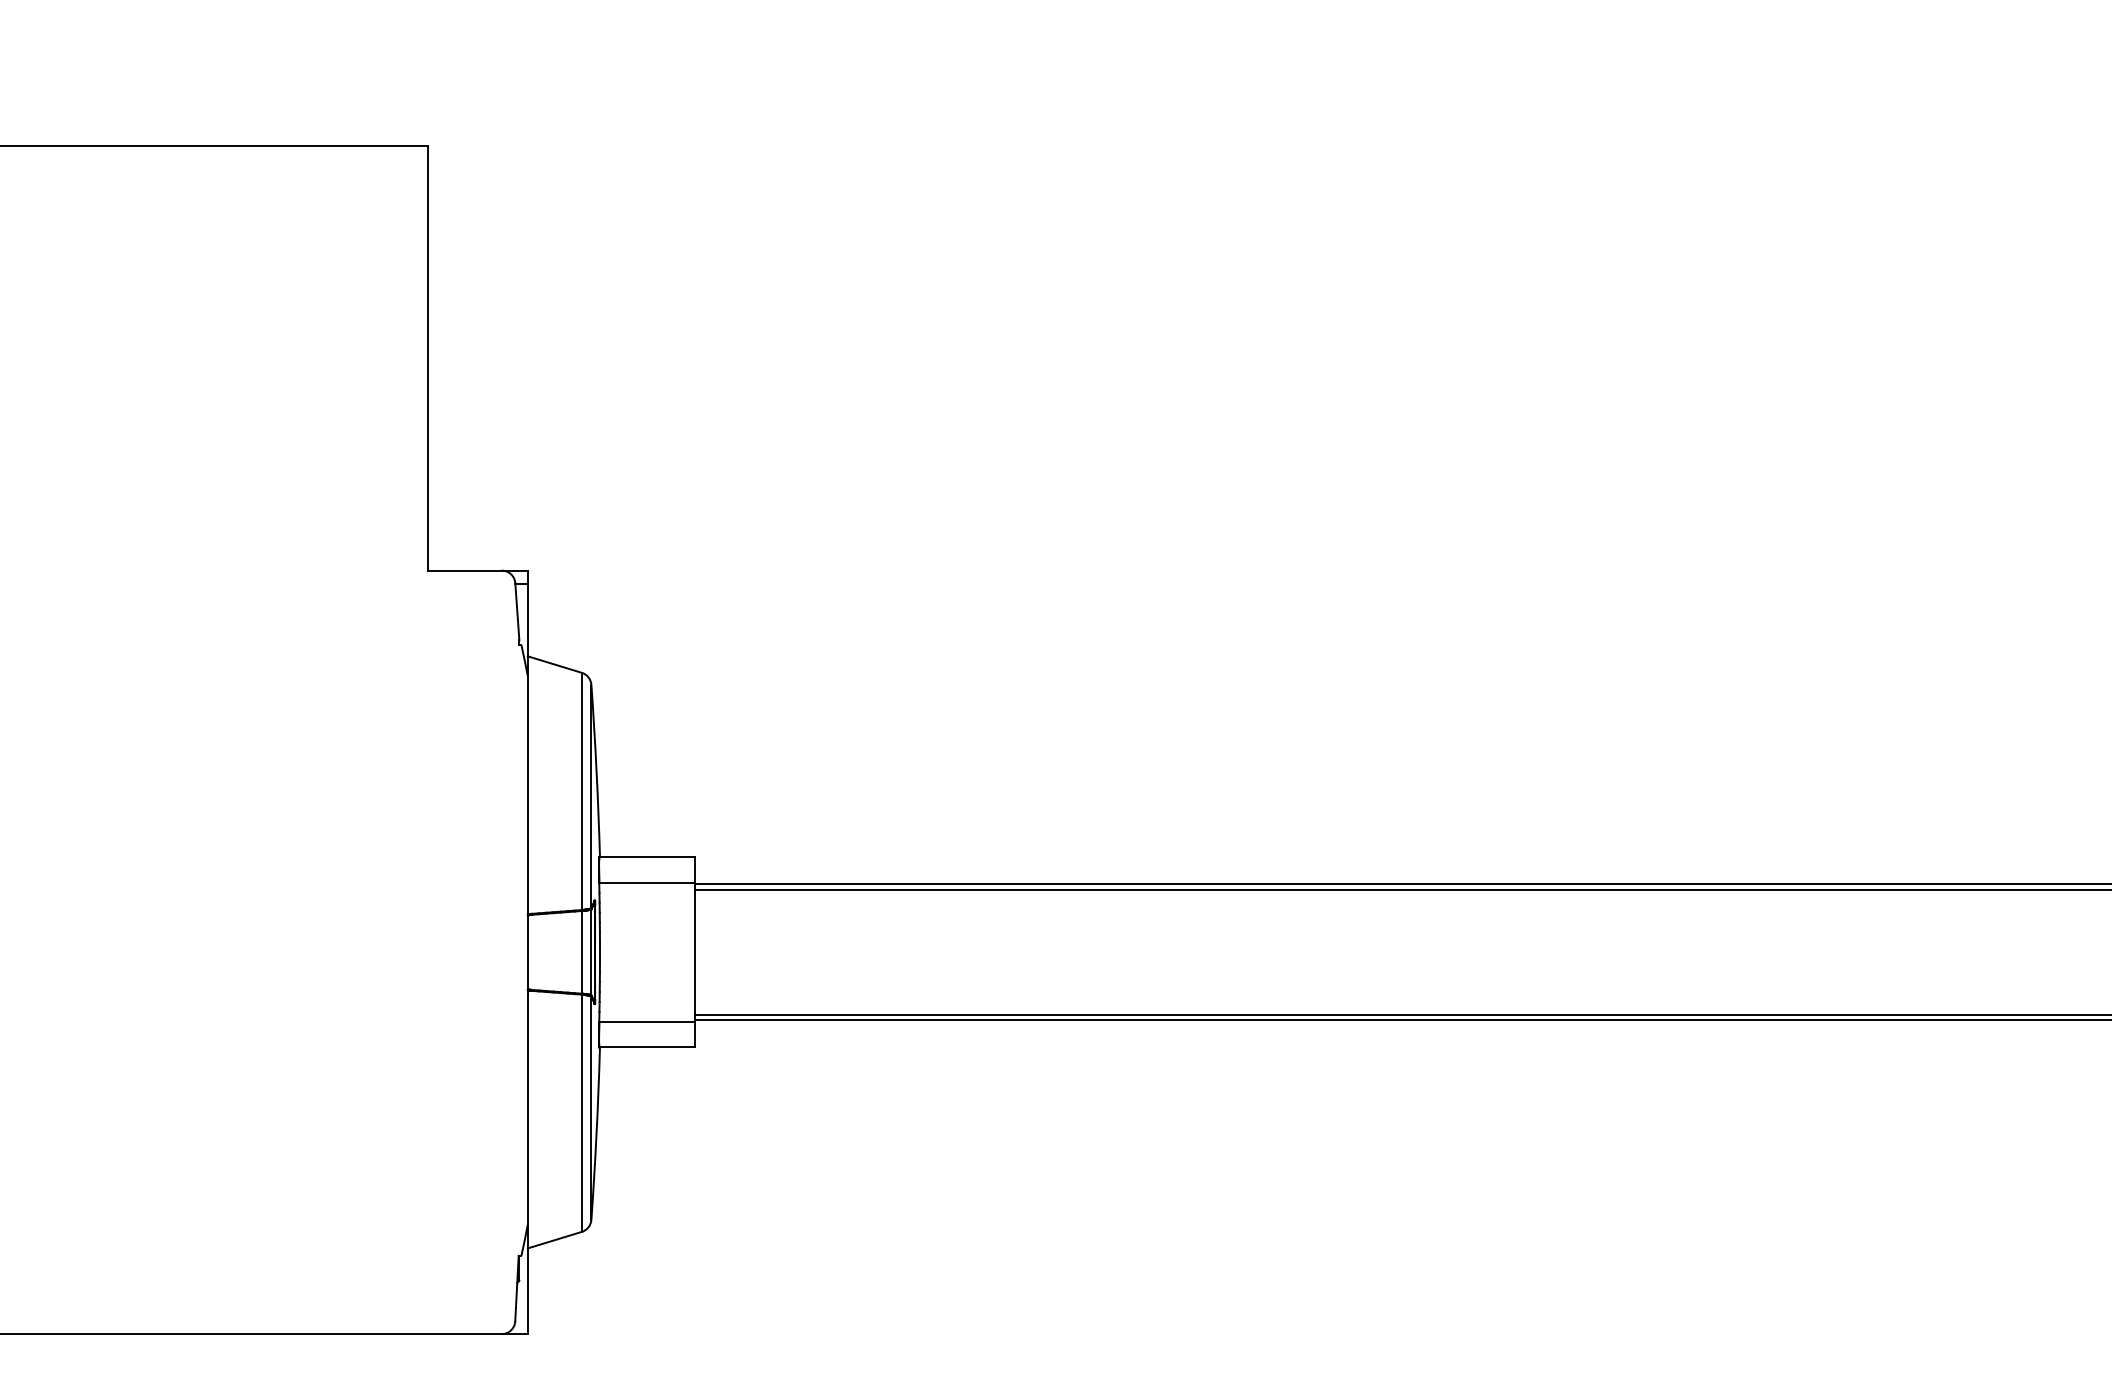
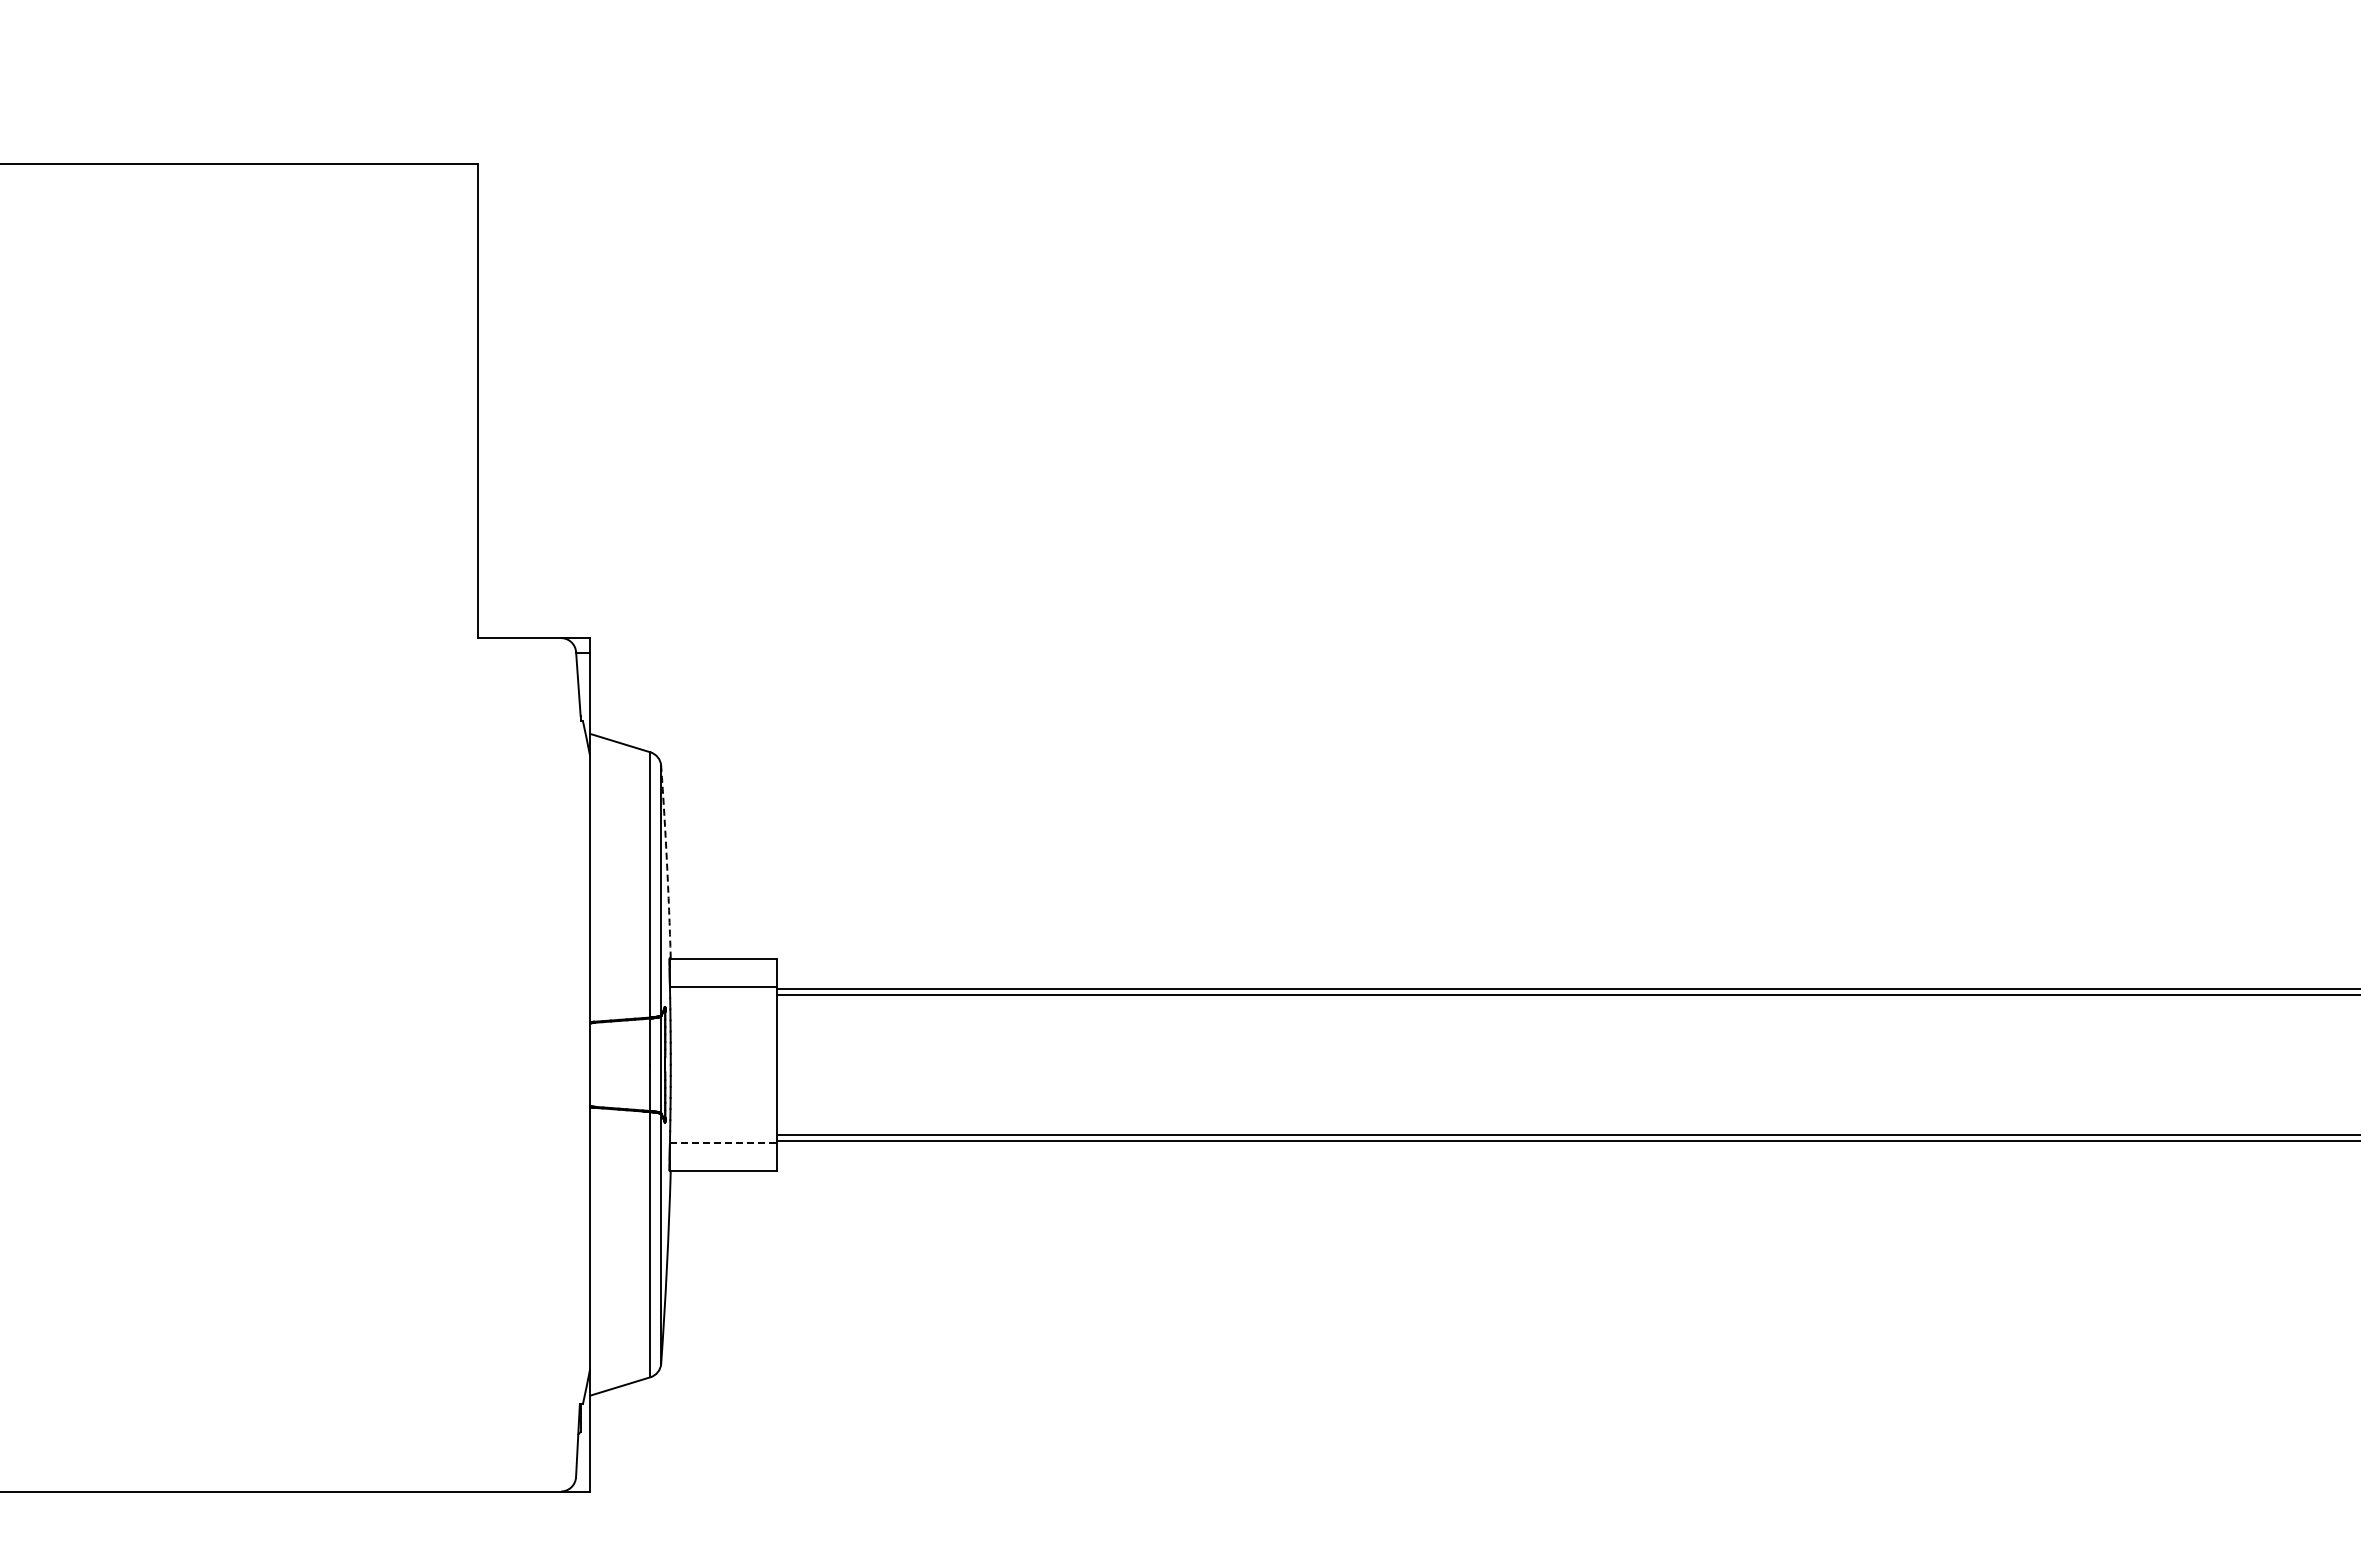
arc: (596, 771) -> (666, 862), solid -> dashed
line: (647, 1021) -> (723, 1142), solid -> dashed

